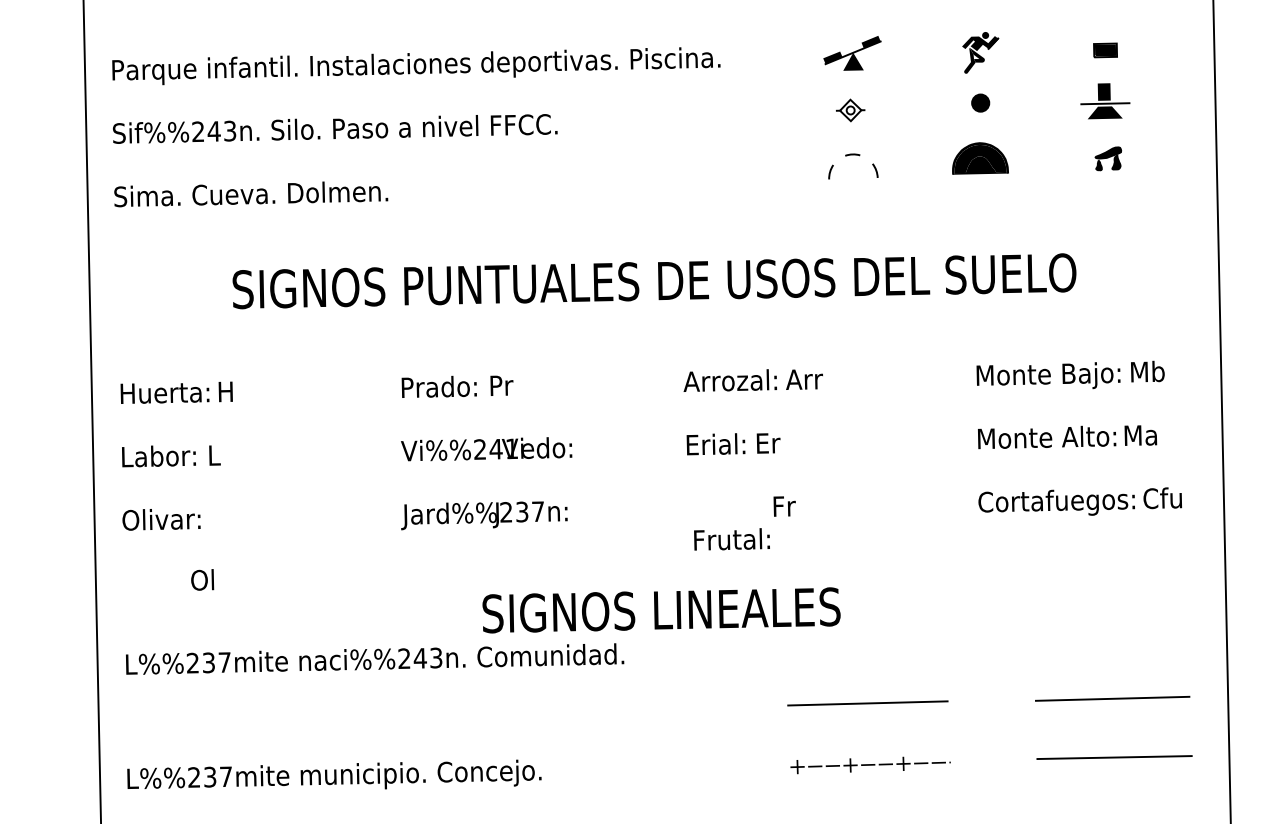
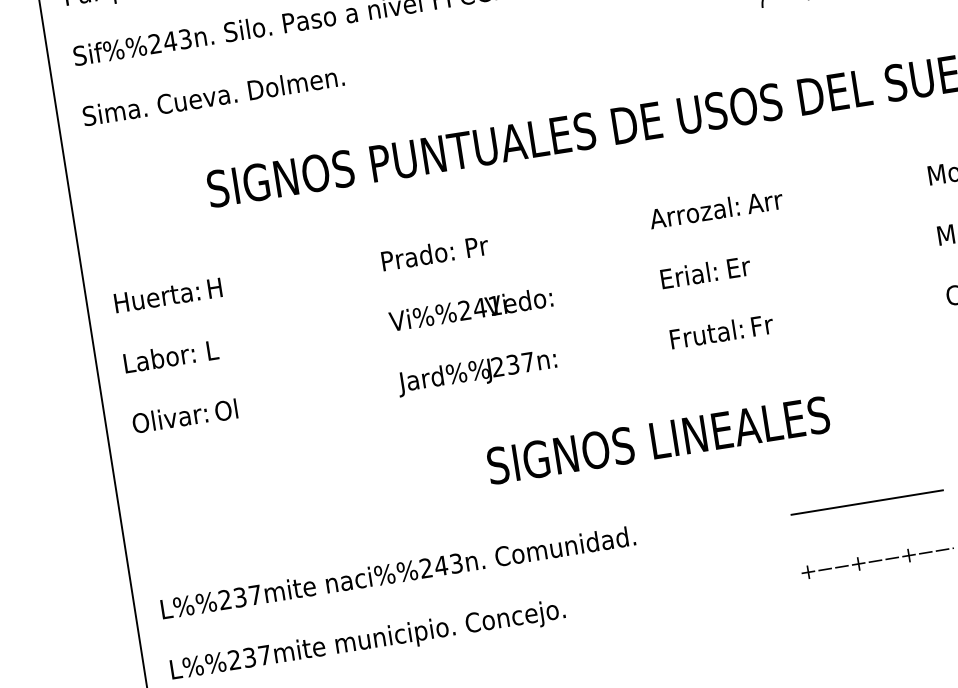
text: (731, 539) -> (706, 334), moved
text: (202, 579) -> (226, 409), moved
text: (375, 658) -> (398, 571), moved

